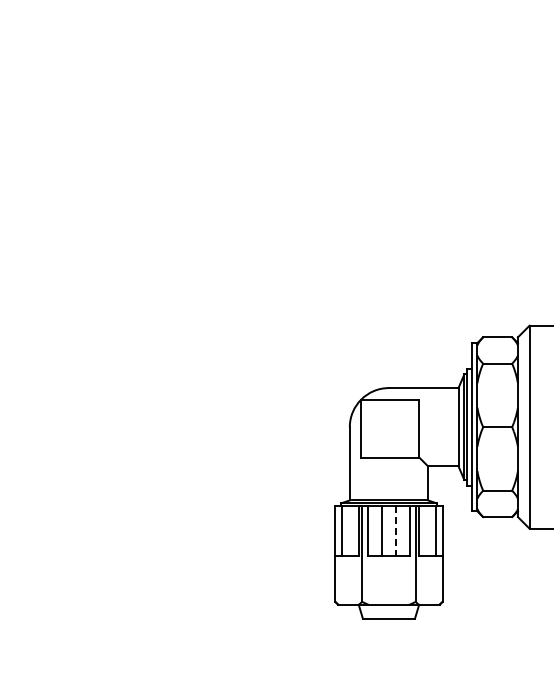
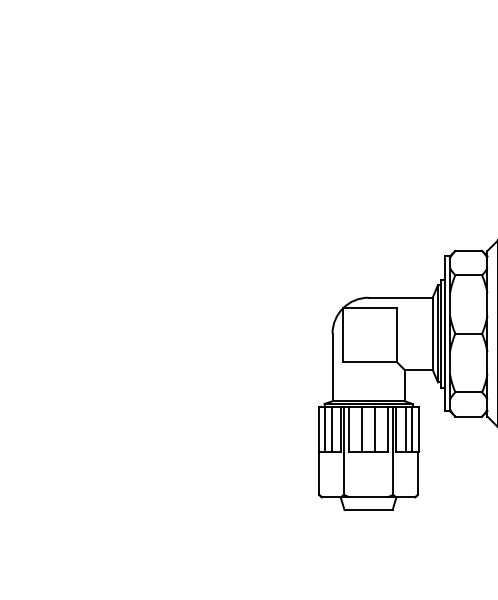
line: (348, 530) -> (331, 428), added
line: (395, 530) -> (374, 428), dashed -> solid
line: (429, 530) -> (405, 428), added

